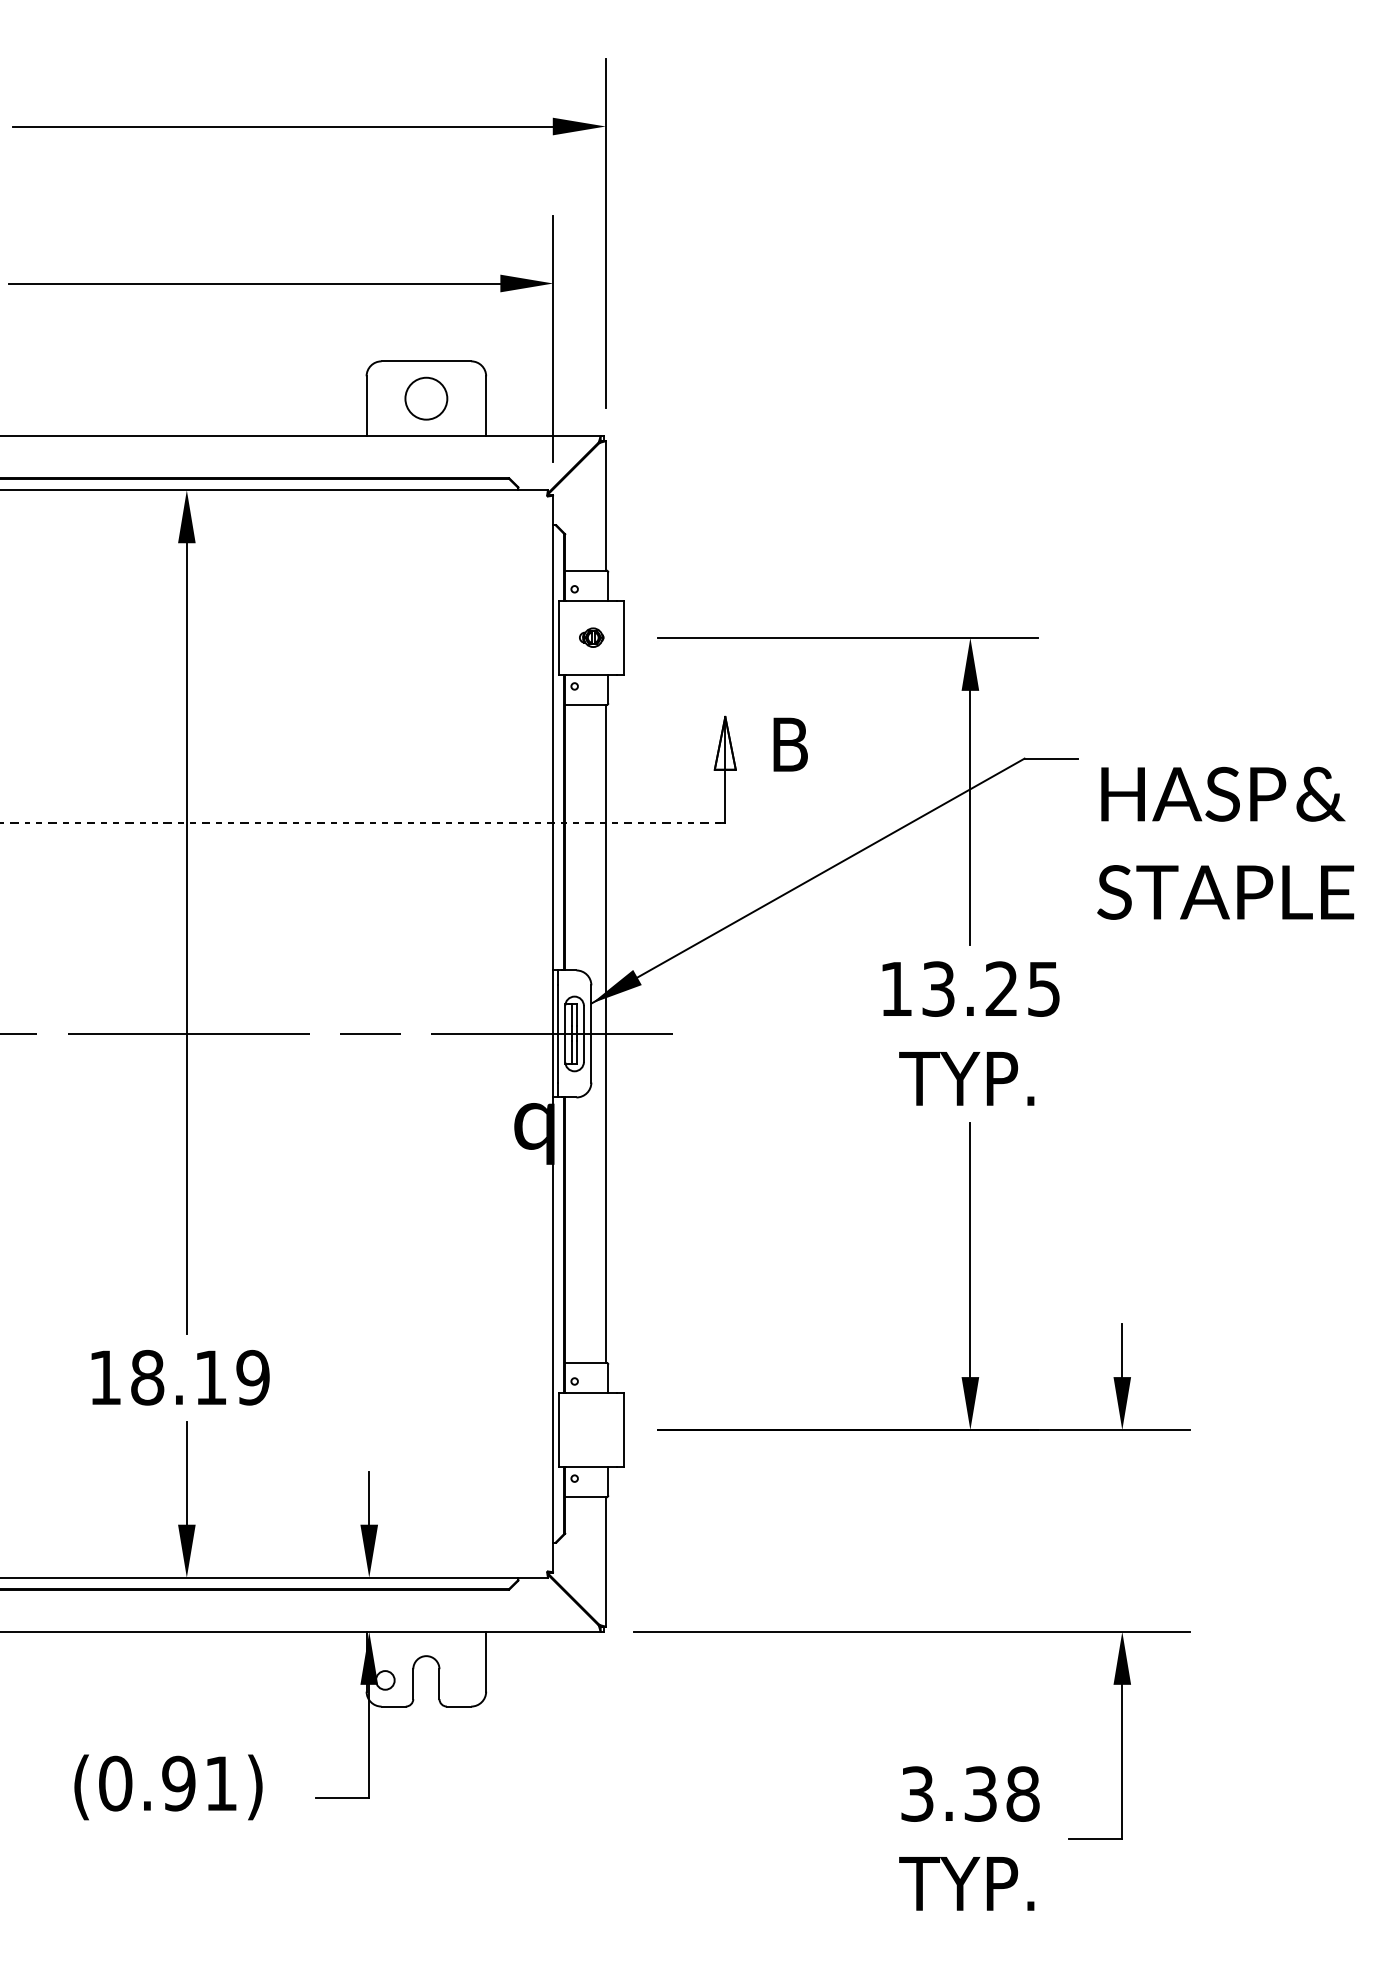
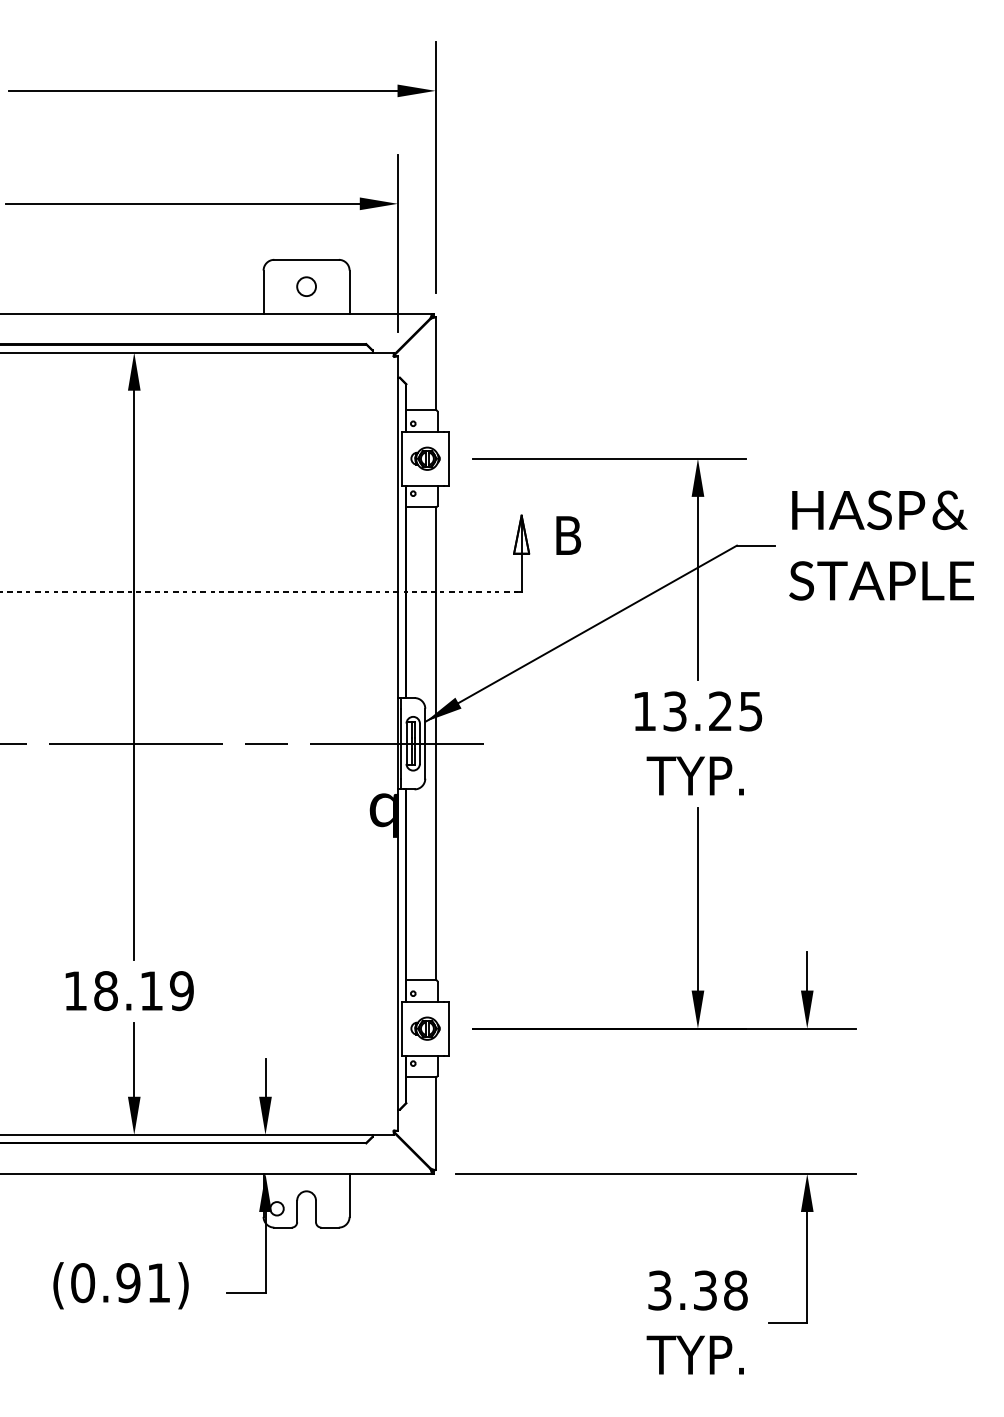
circle: (426, 398) -> (306, 286), size x0.62
part: (591, 637) -> (425, 458), size x1.67
text: (1225, 843) -> (881, 545), moved
part: (591, 1429) -> (425, 1028), added

